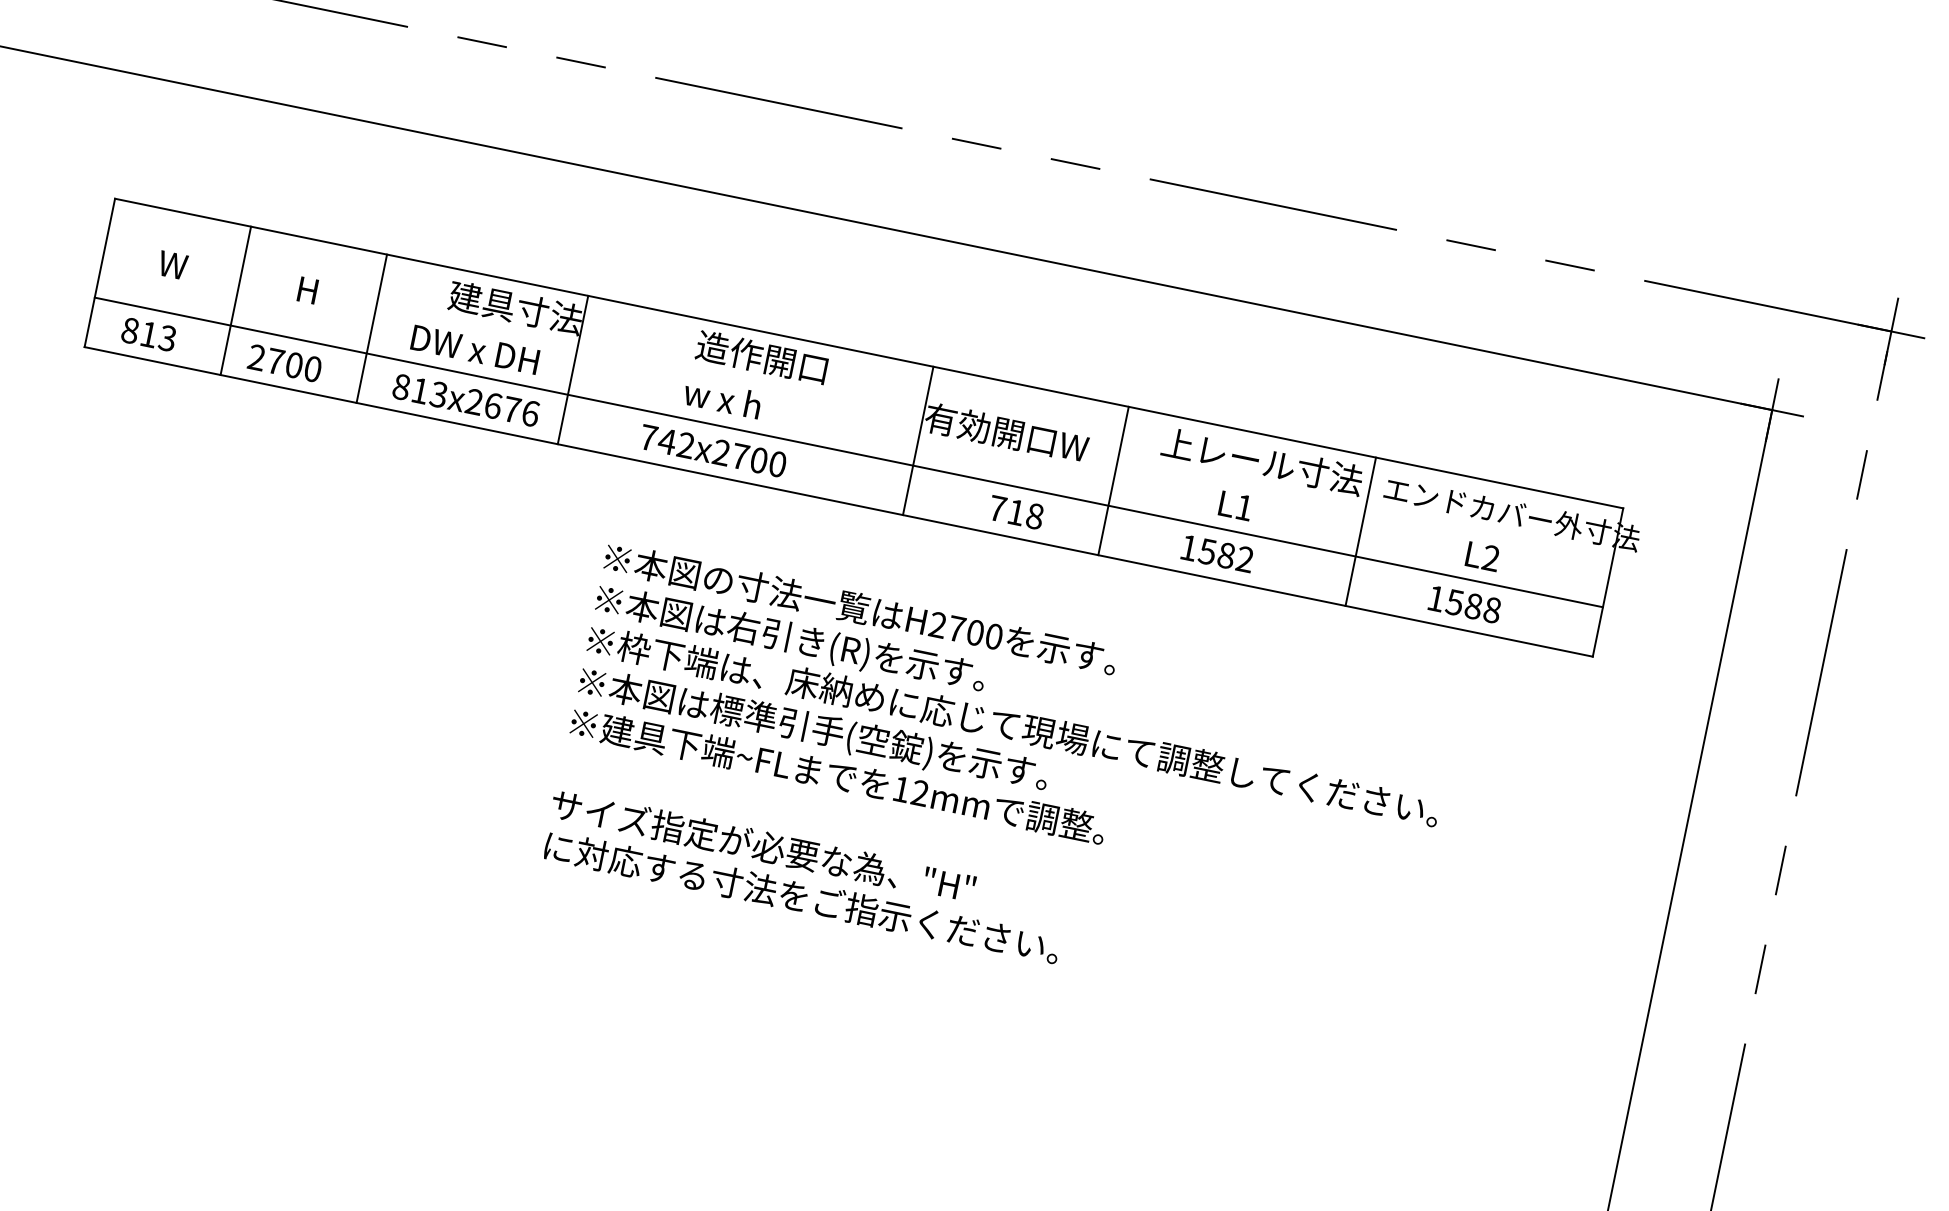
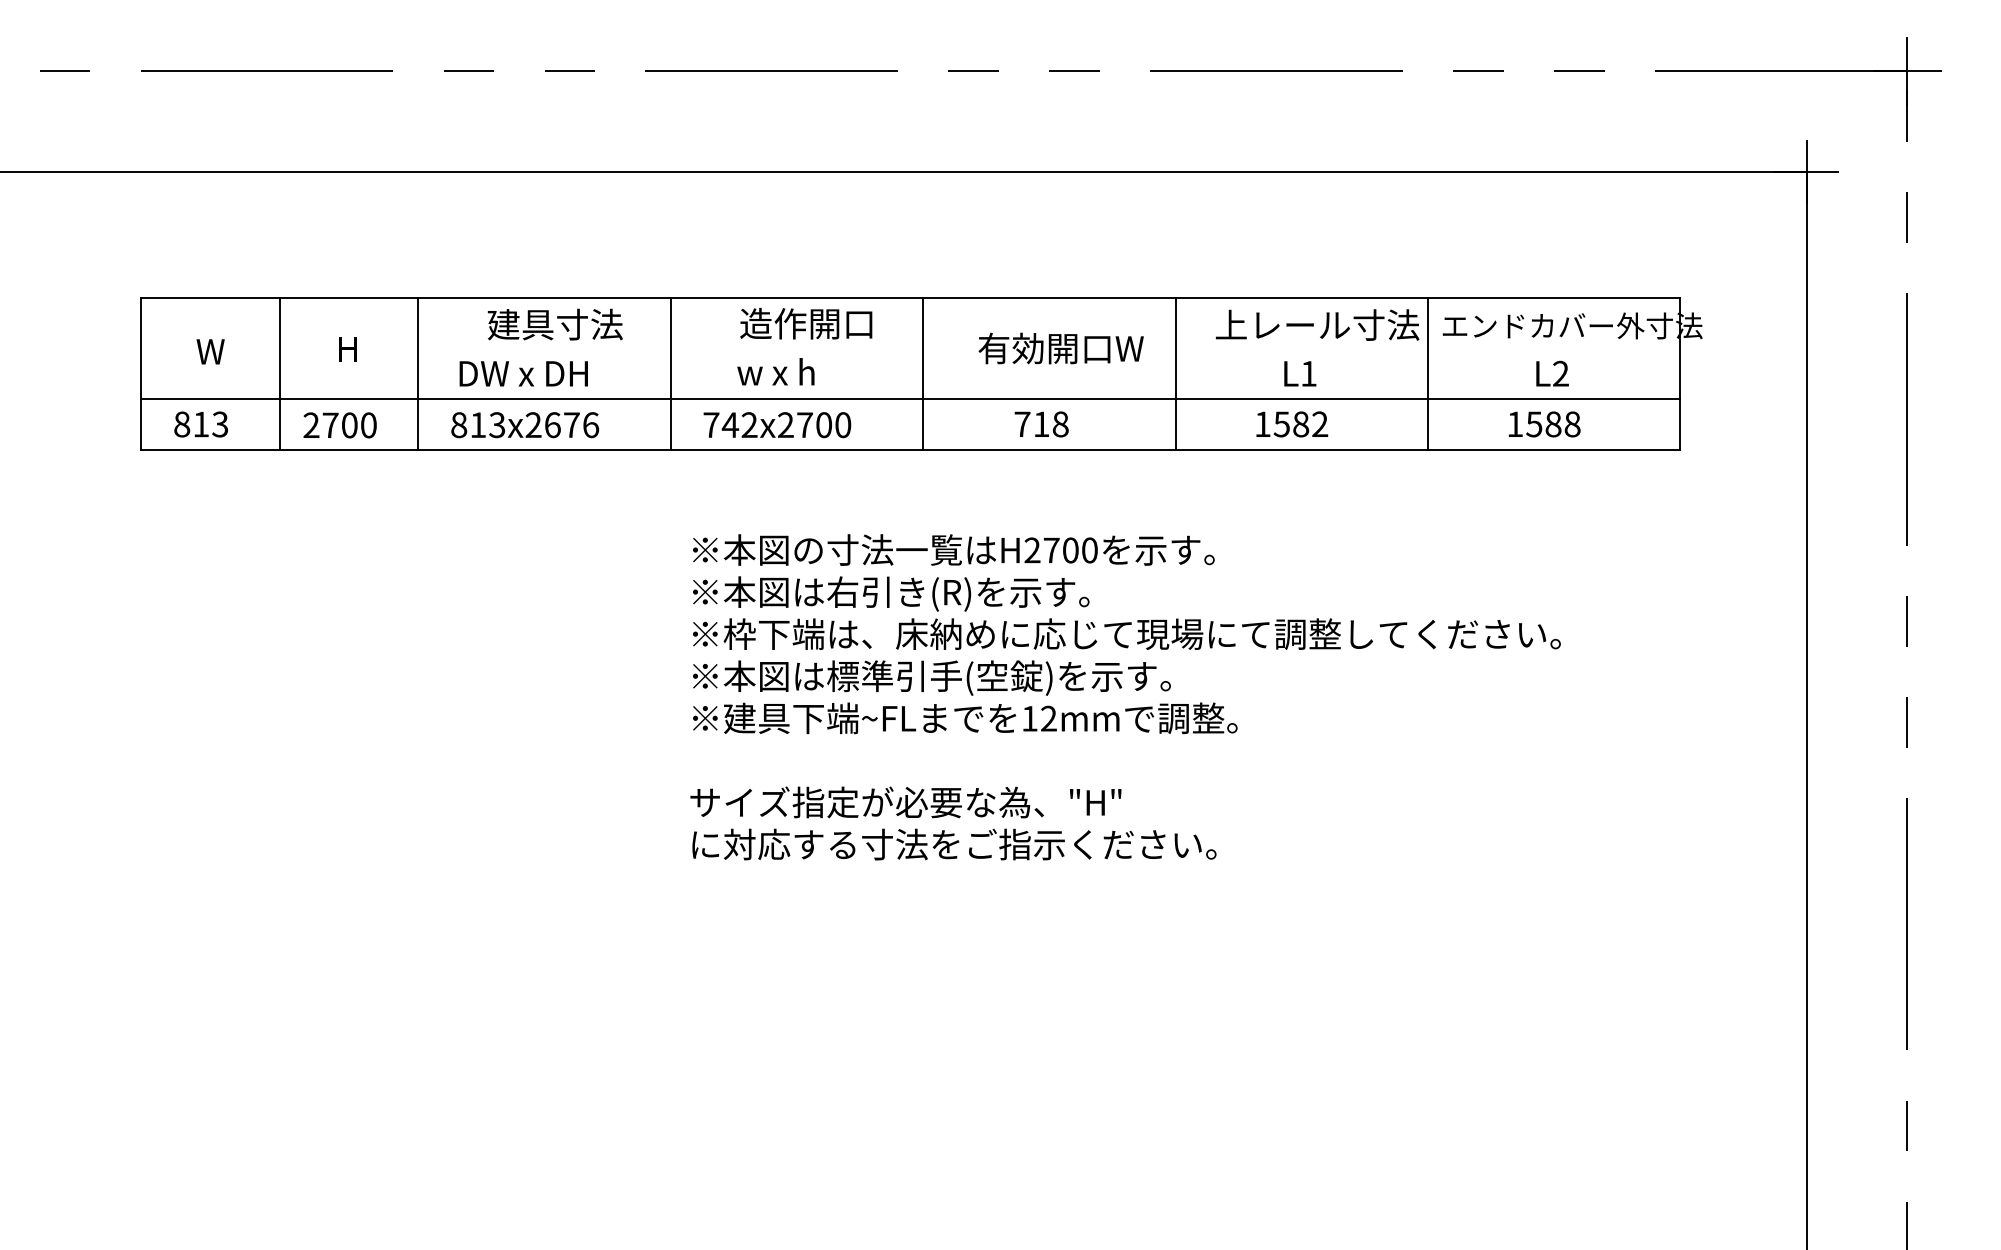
line: (572, 369) -> (670, 373), moved
line: (918, 440) -> (923, 373), moved
text: (1016, 512) -> (1041, 424), moved

